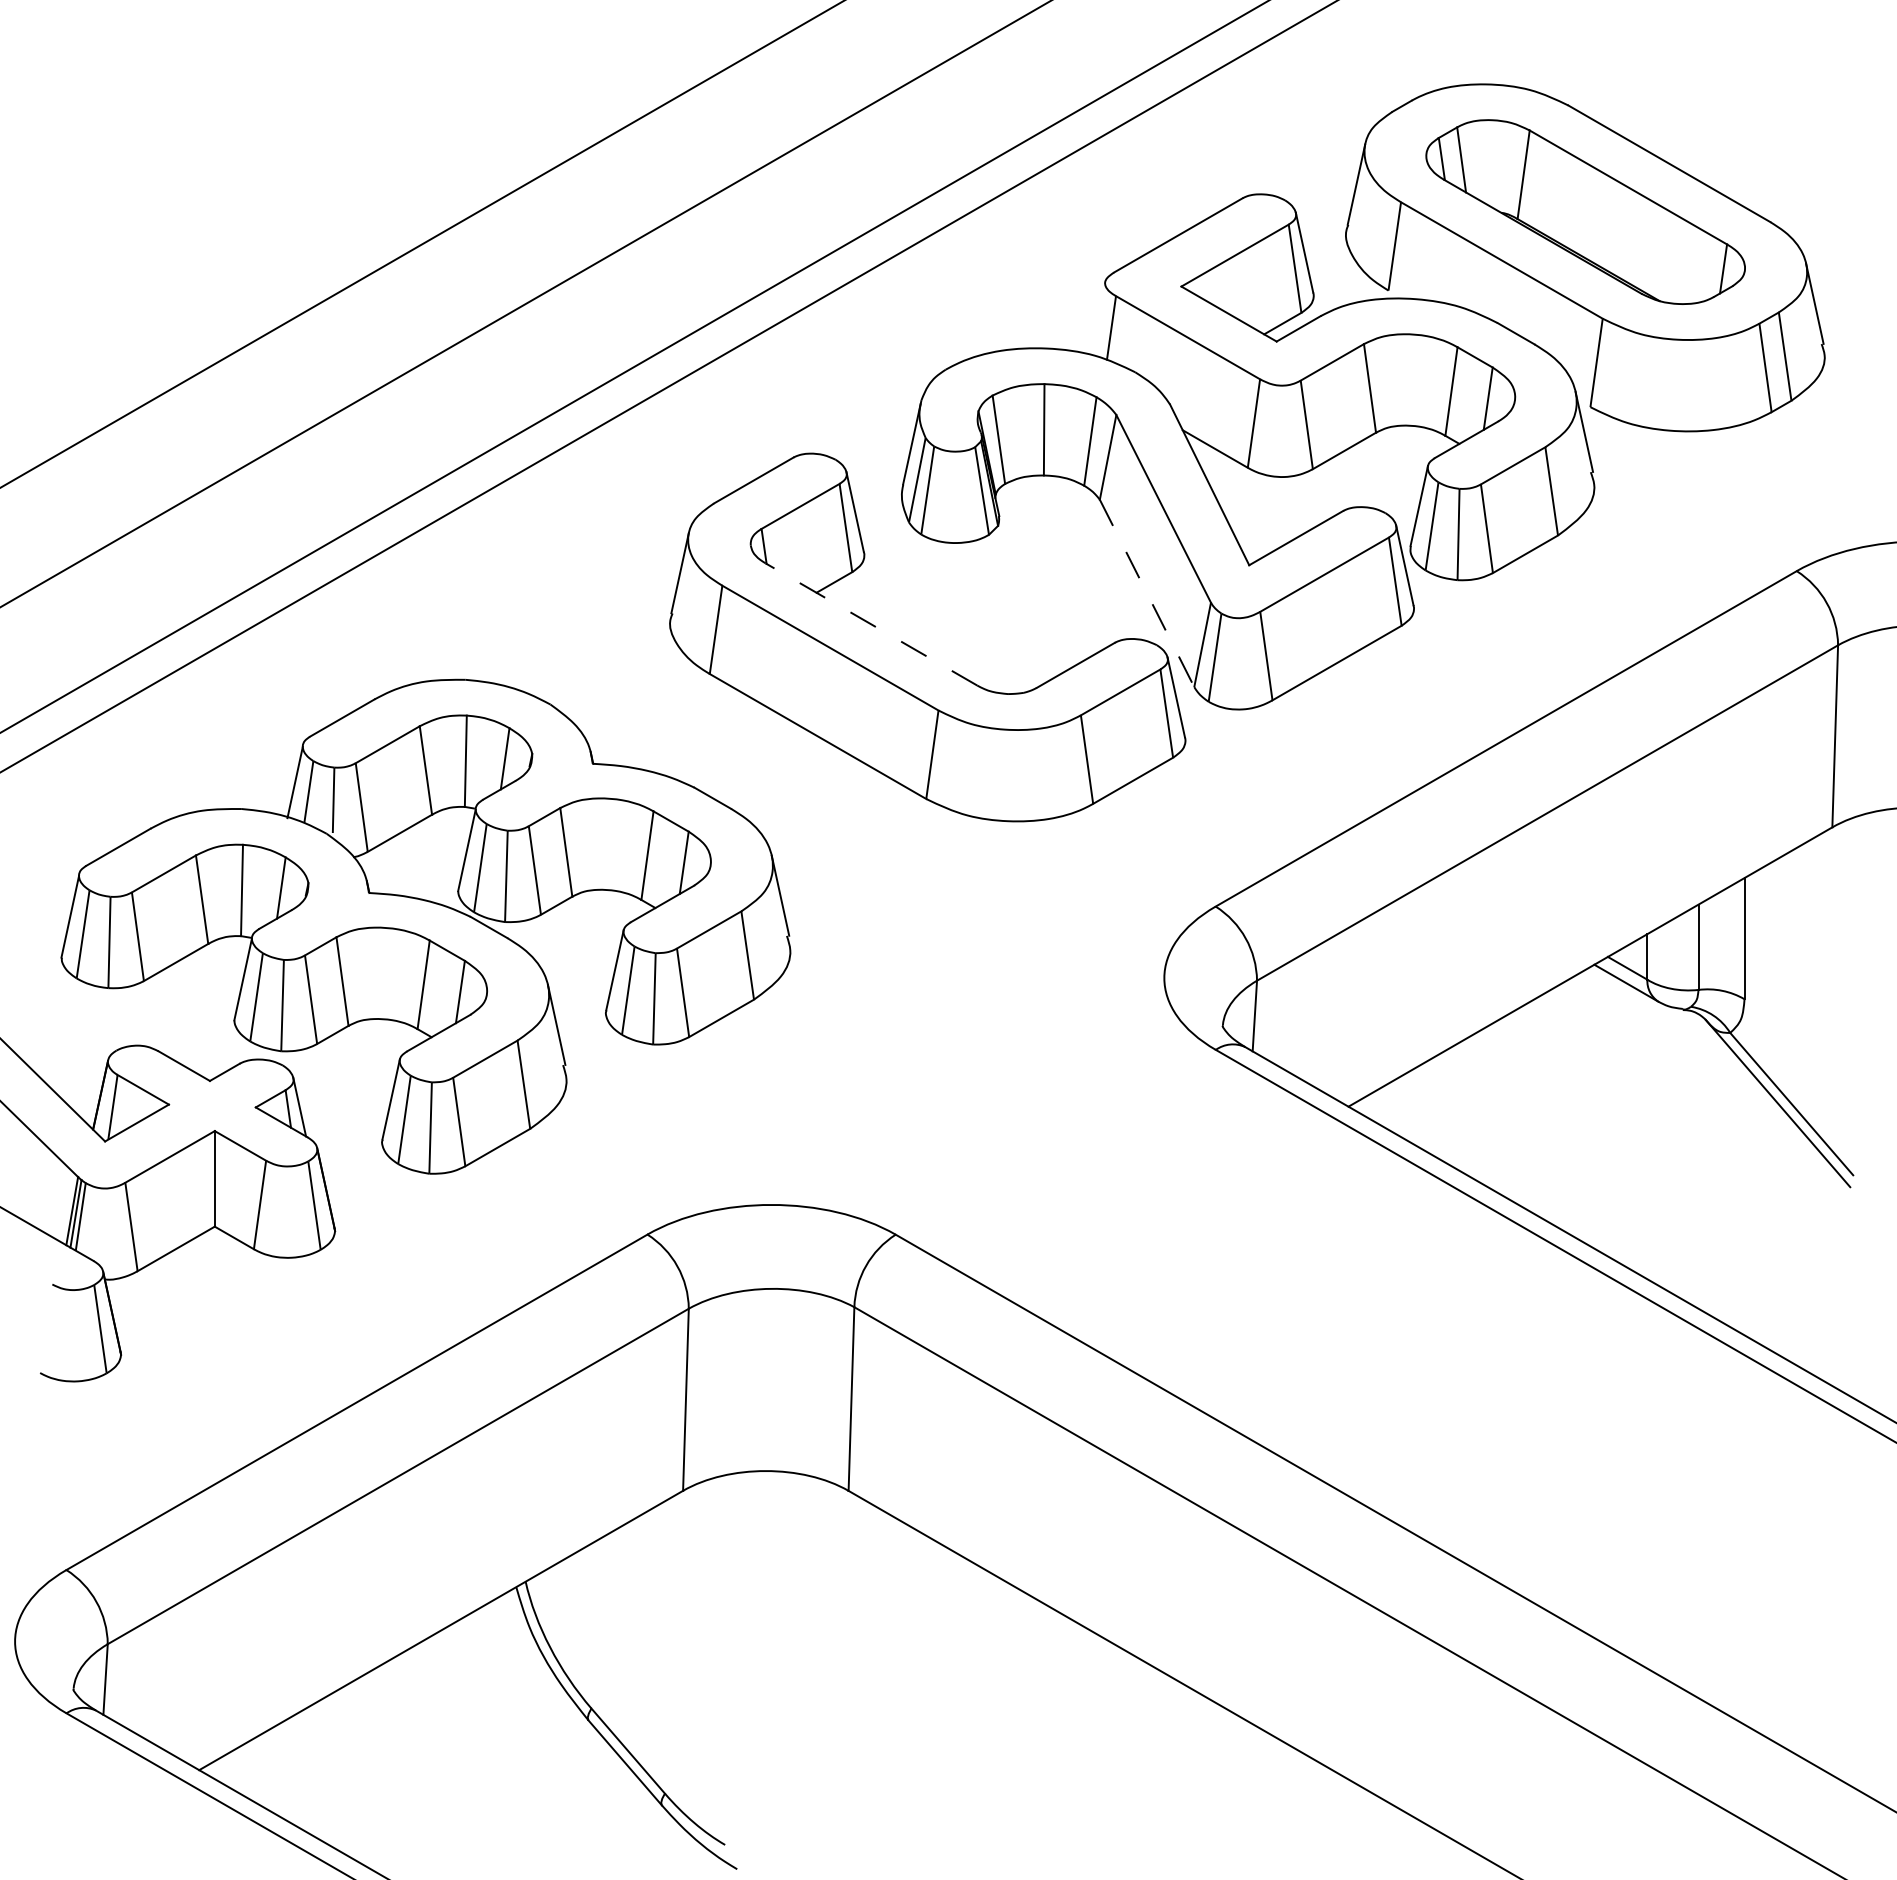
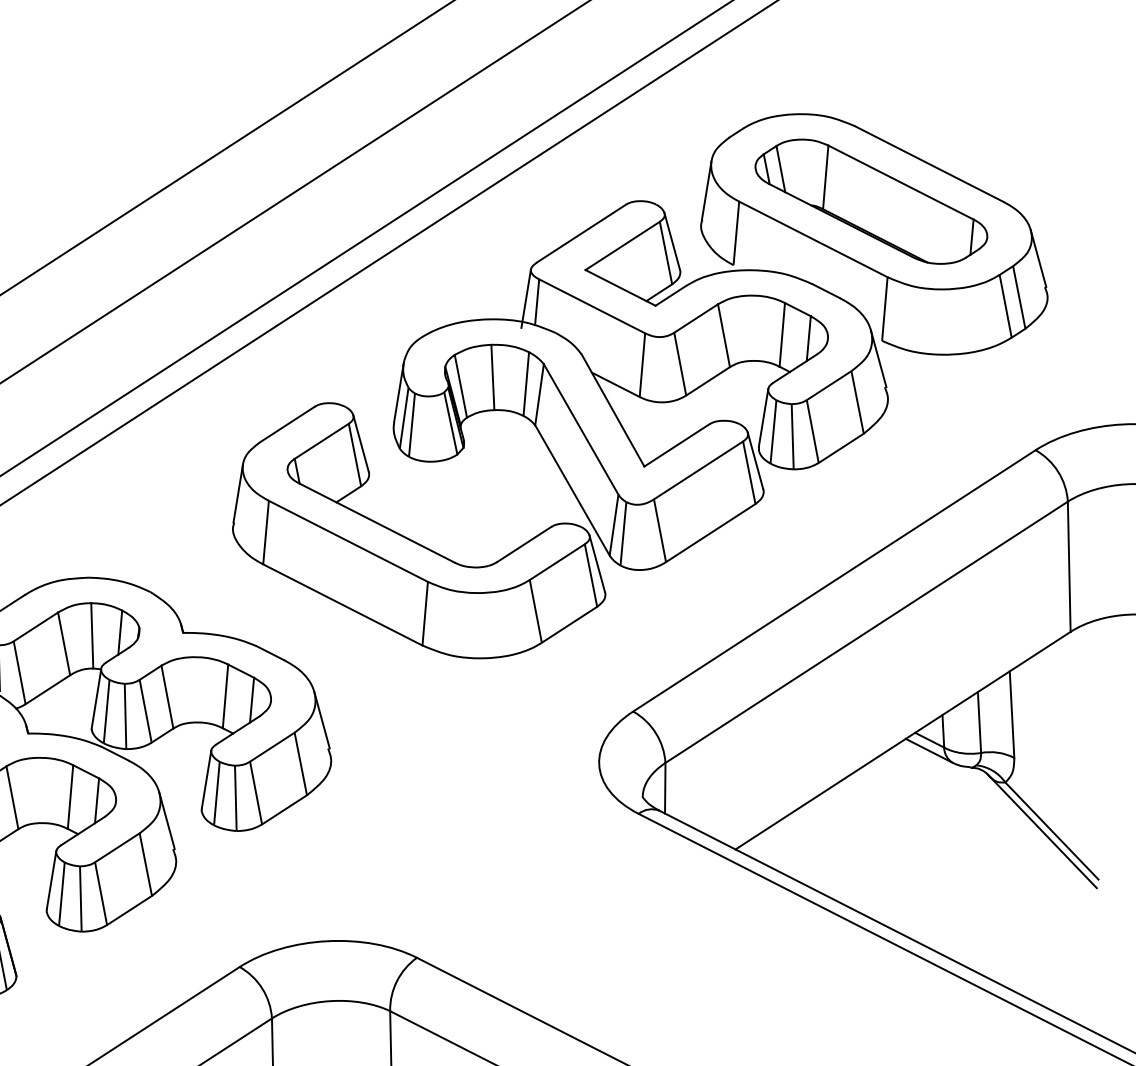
line: (1096, 322) -> (526, 298), added
line: (1147, 593) -> (572, 490), dashed -> solid
line: (871, 624) -> (376, 522), dashed -> solid

